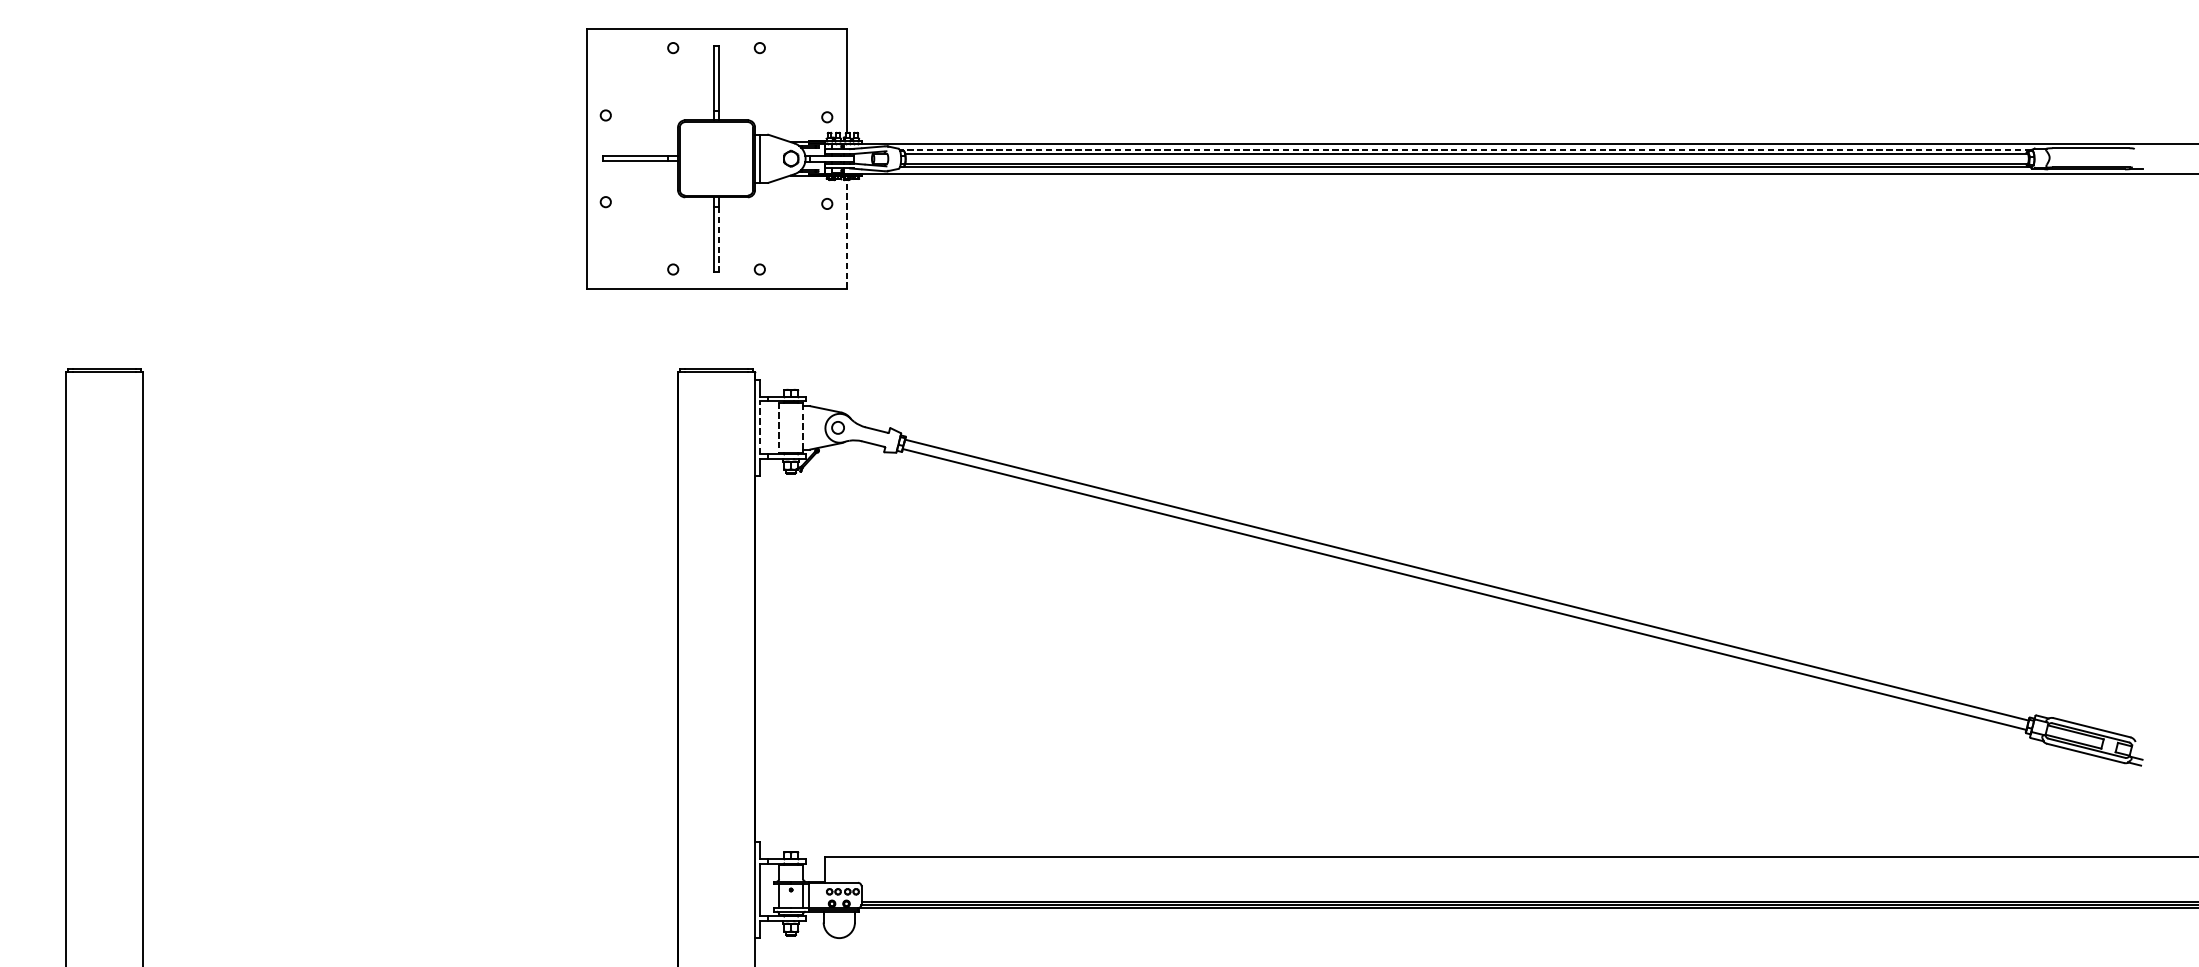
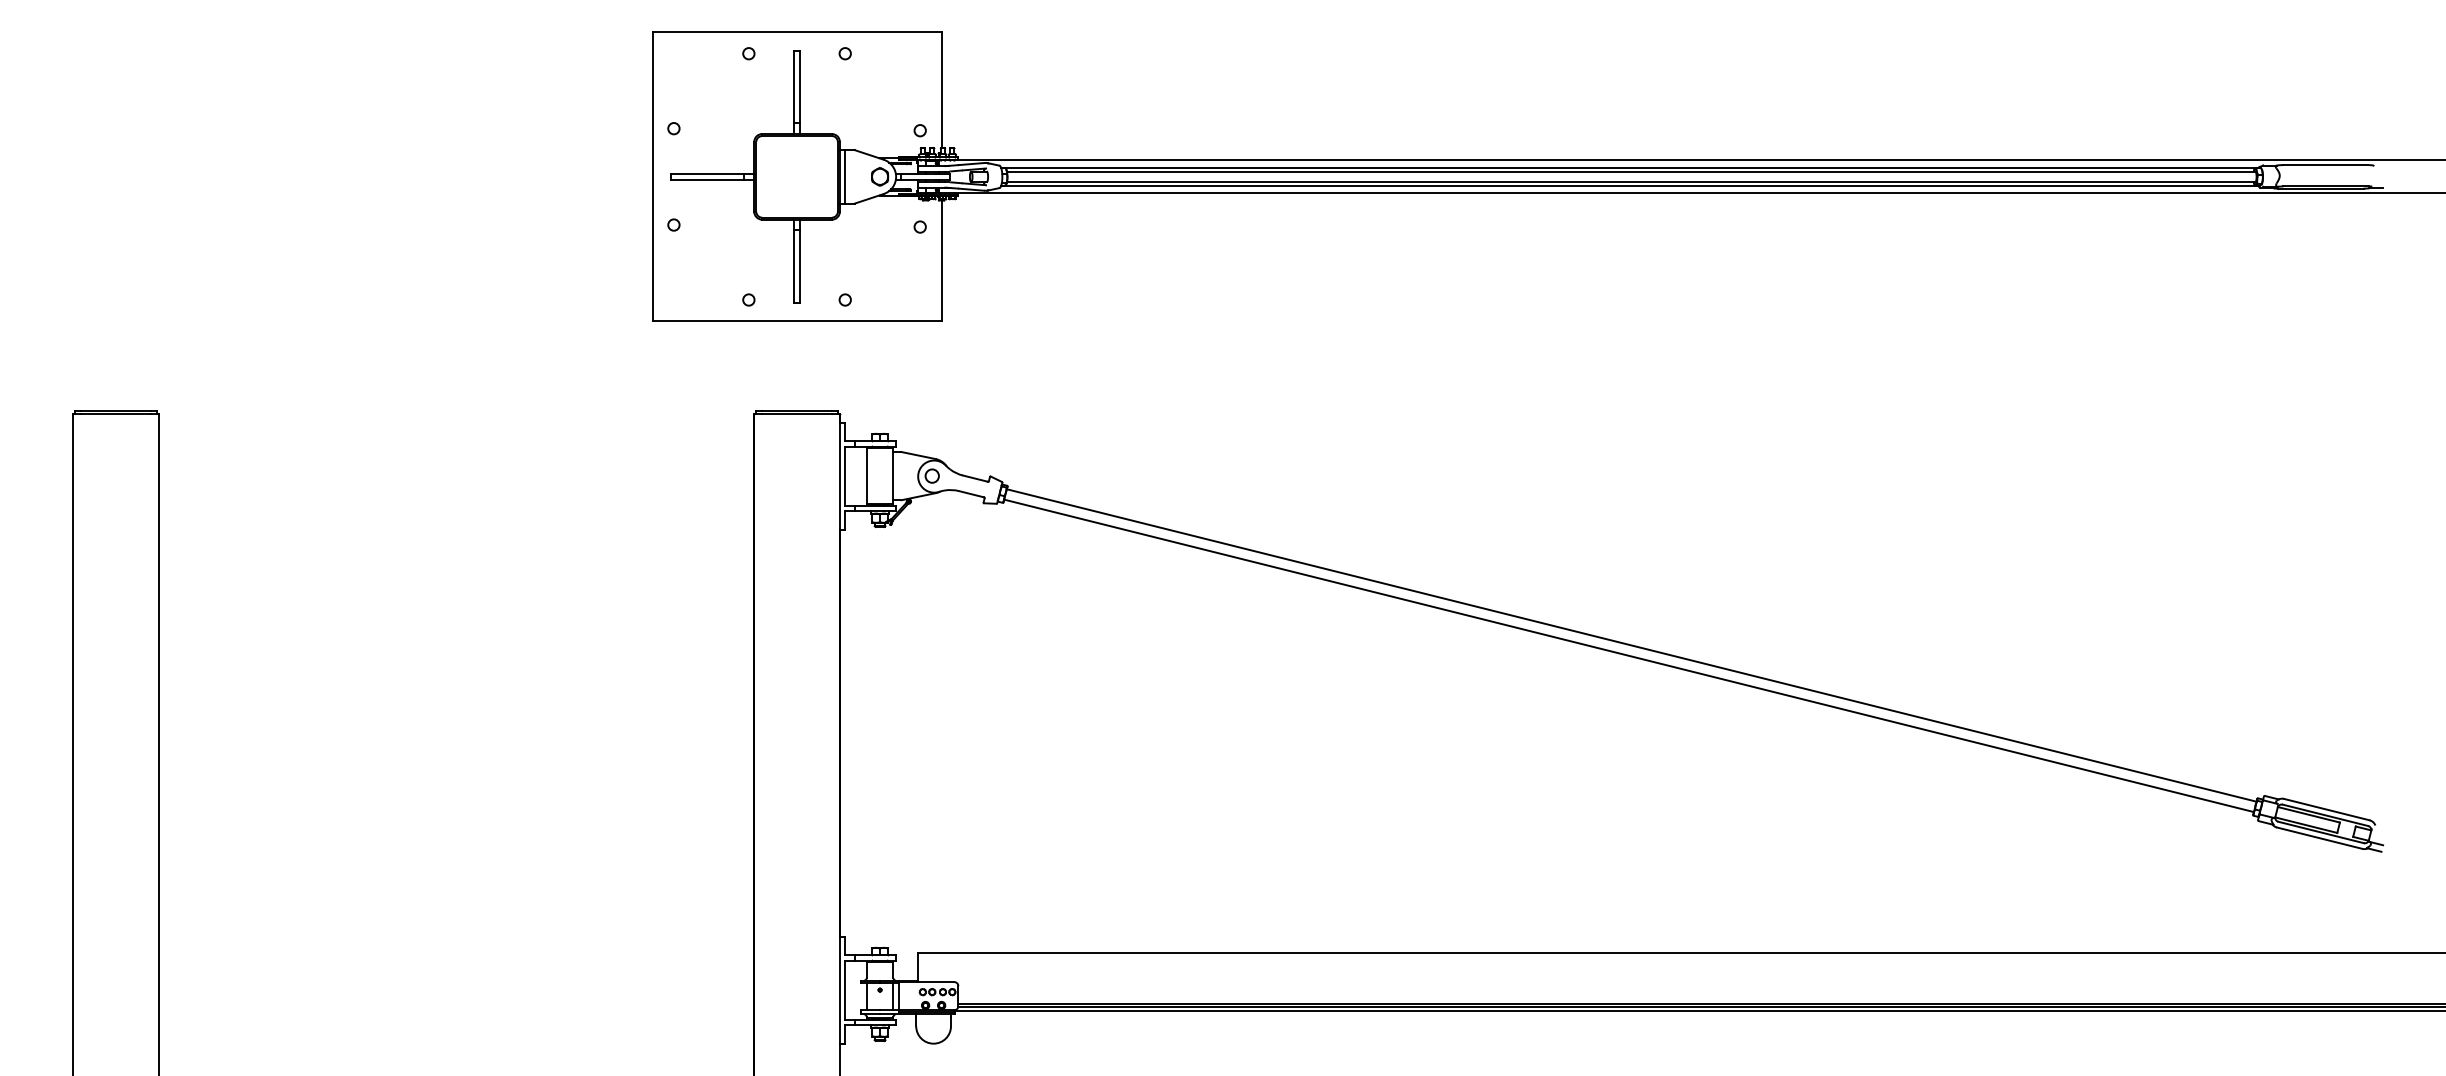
line: (1464, 150) -> (1629, 167), dashed -> solid
line: (846, 233) -> (941, 260), dashed -> solid
line: (718, 240) -> (799, 267), dashed -> solid
line: (760, 427) -> (845, 475), dashed -> solid
line: (803, 427) -> (893, 475), dashed -> solid
line: (778, 428) -> (866, 476), dashed -> solid

